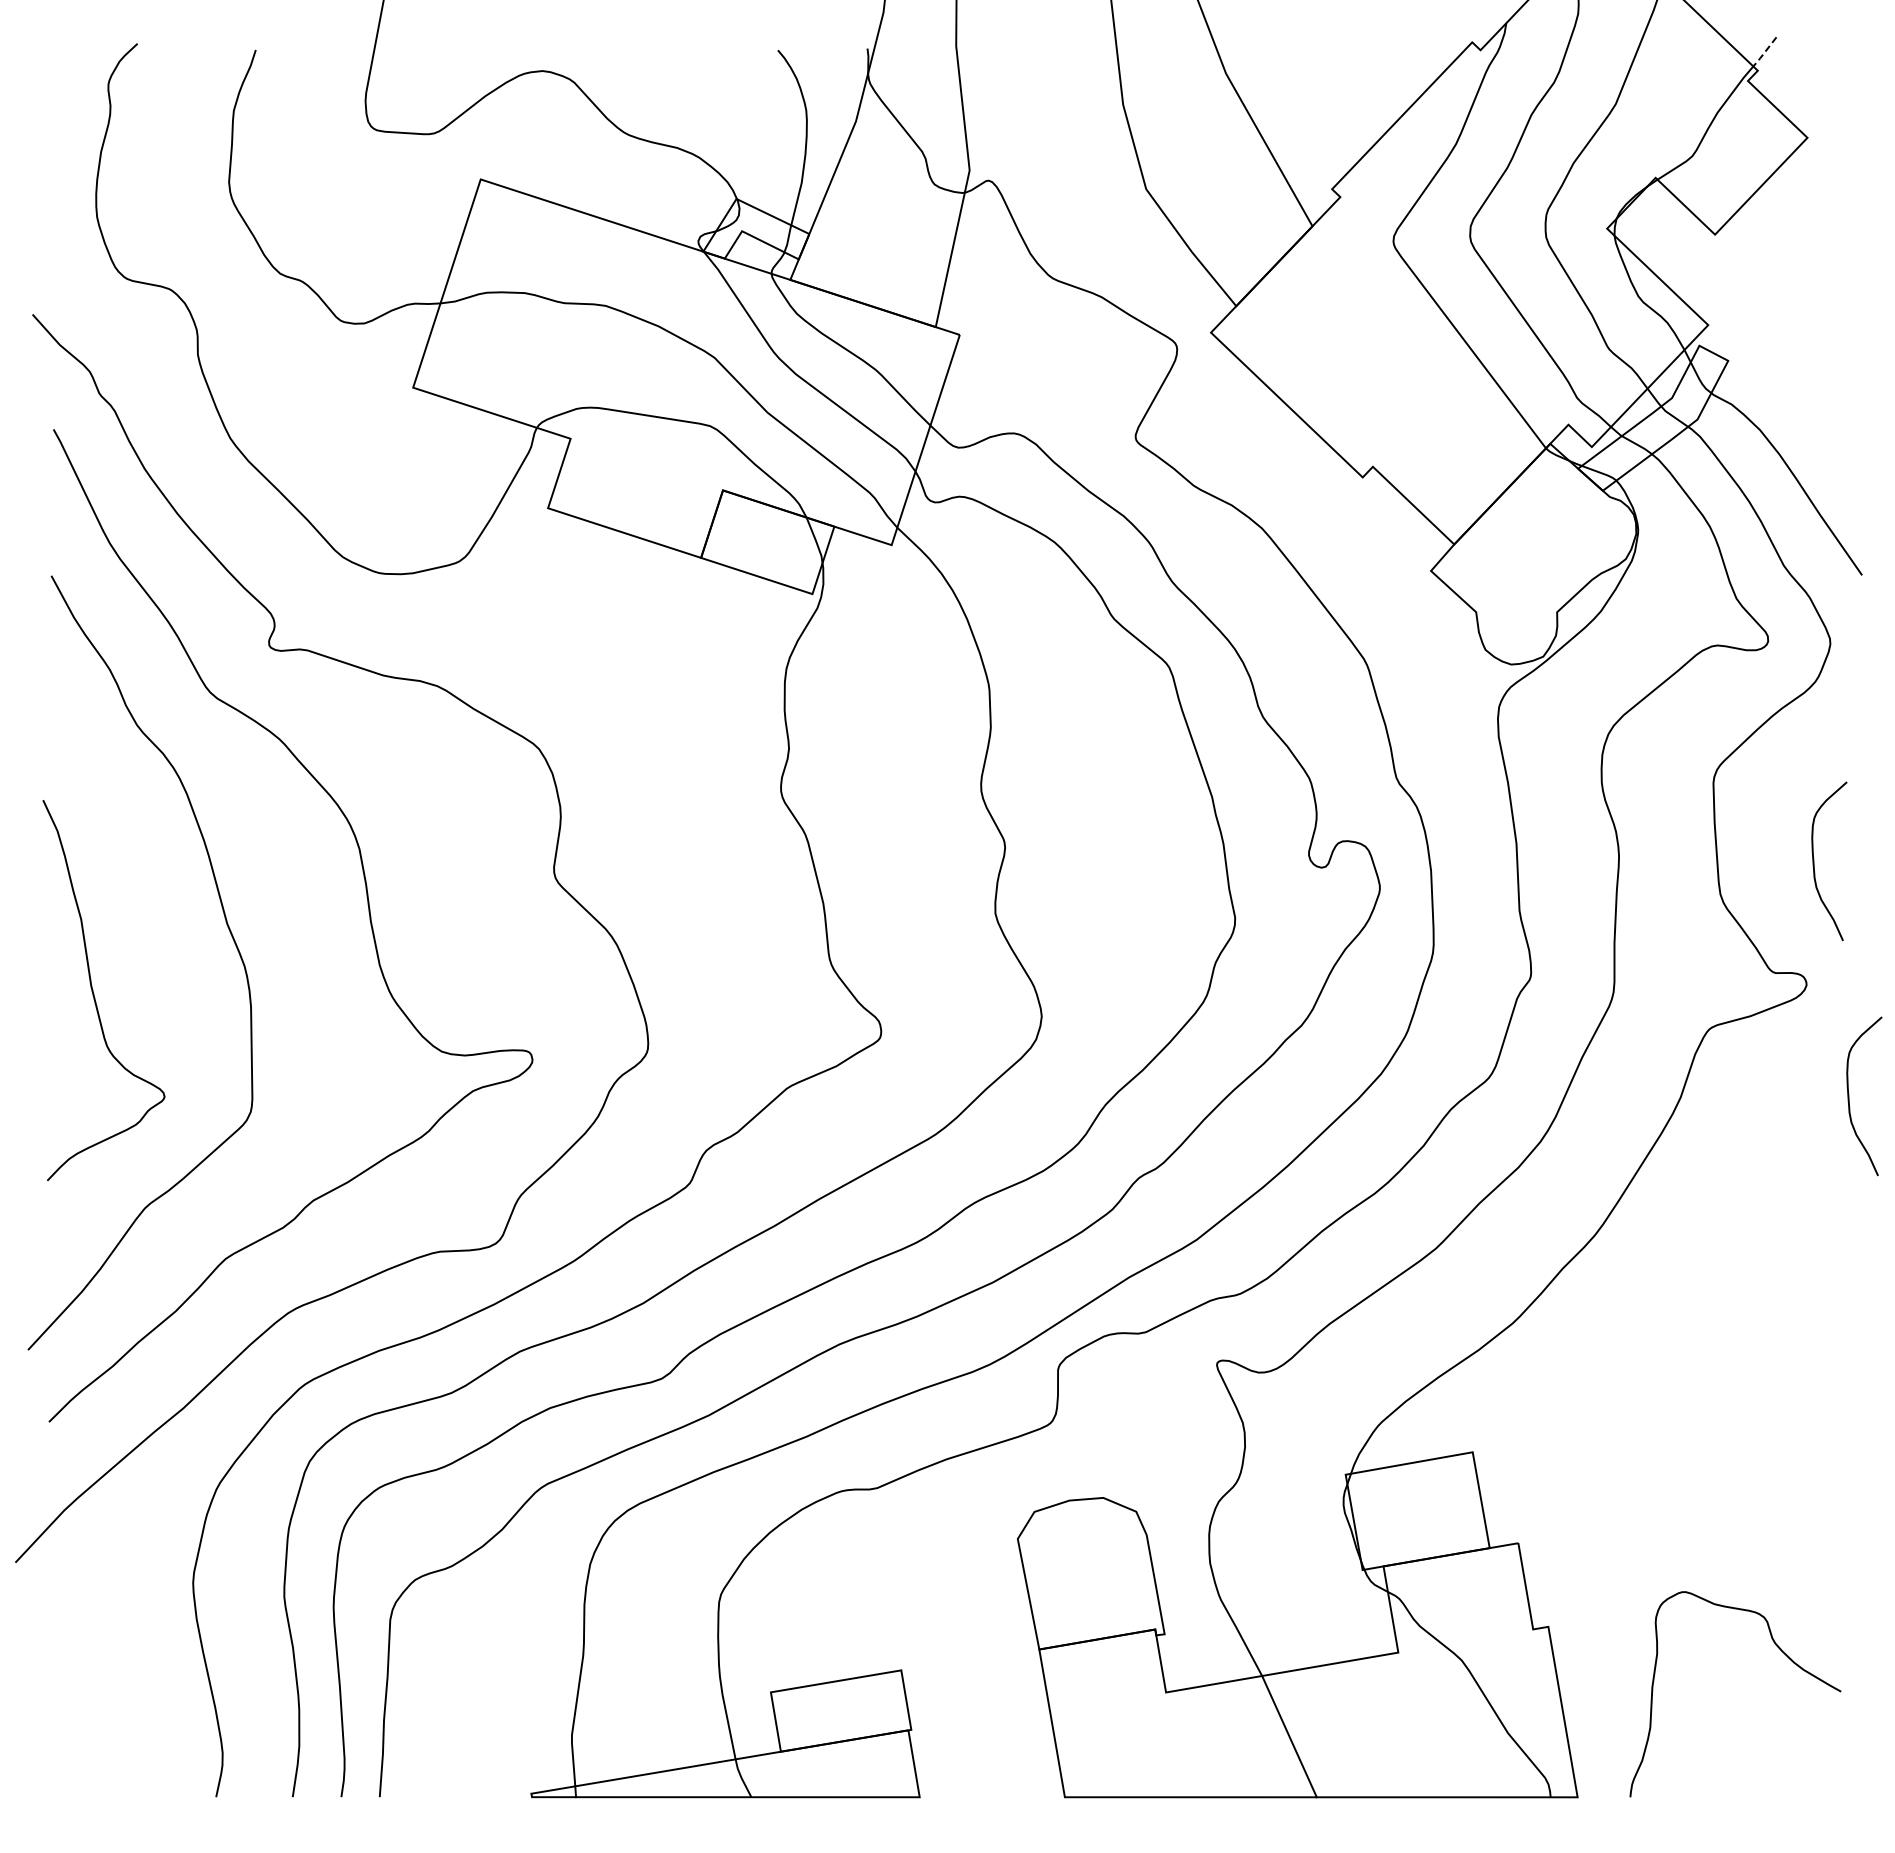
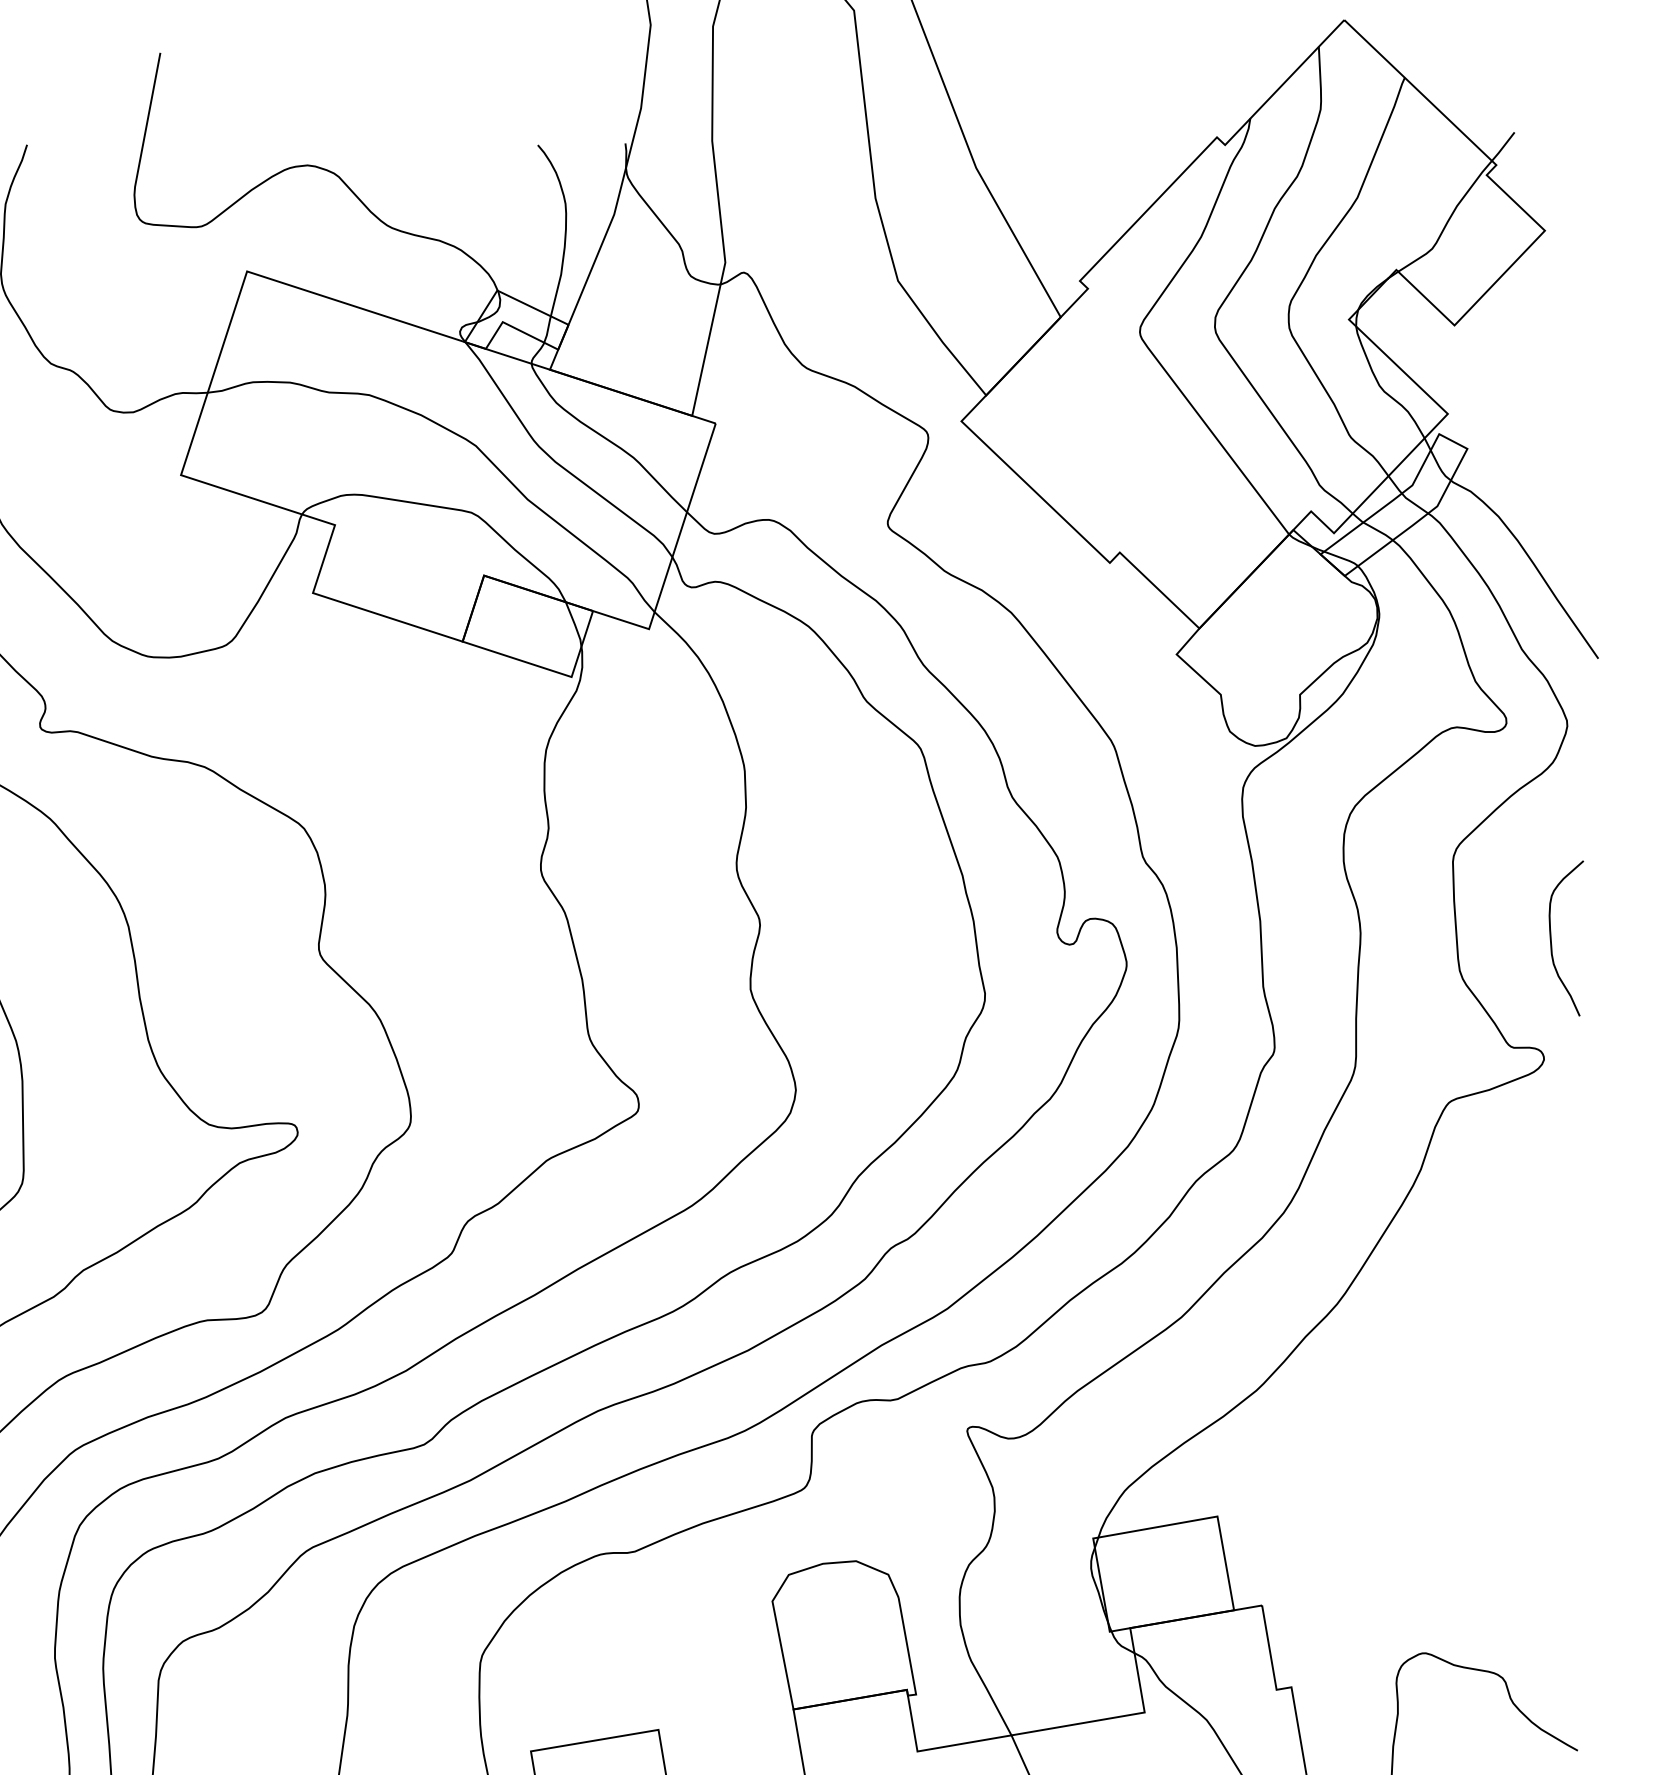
line: (1764, 52) -> (1502, 147), dashed -> solid
curve: (1849, 1096) -> (1586, 1168), removed

